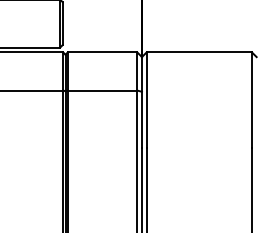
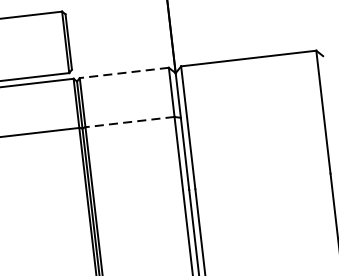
line: (102, 52) -> (124, 73), solid -> dashed
line: (102, 90) -> (129, 122), solid -> dashed

